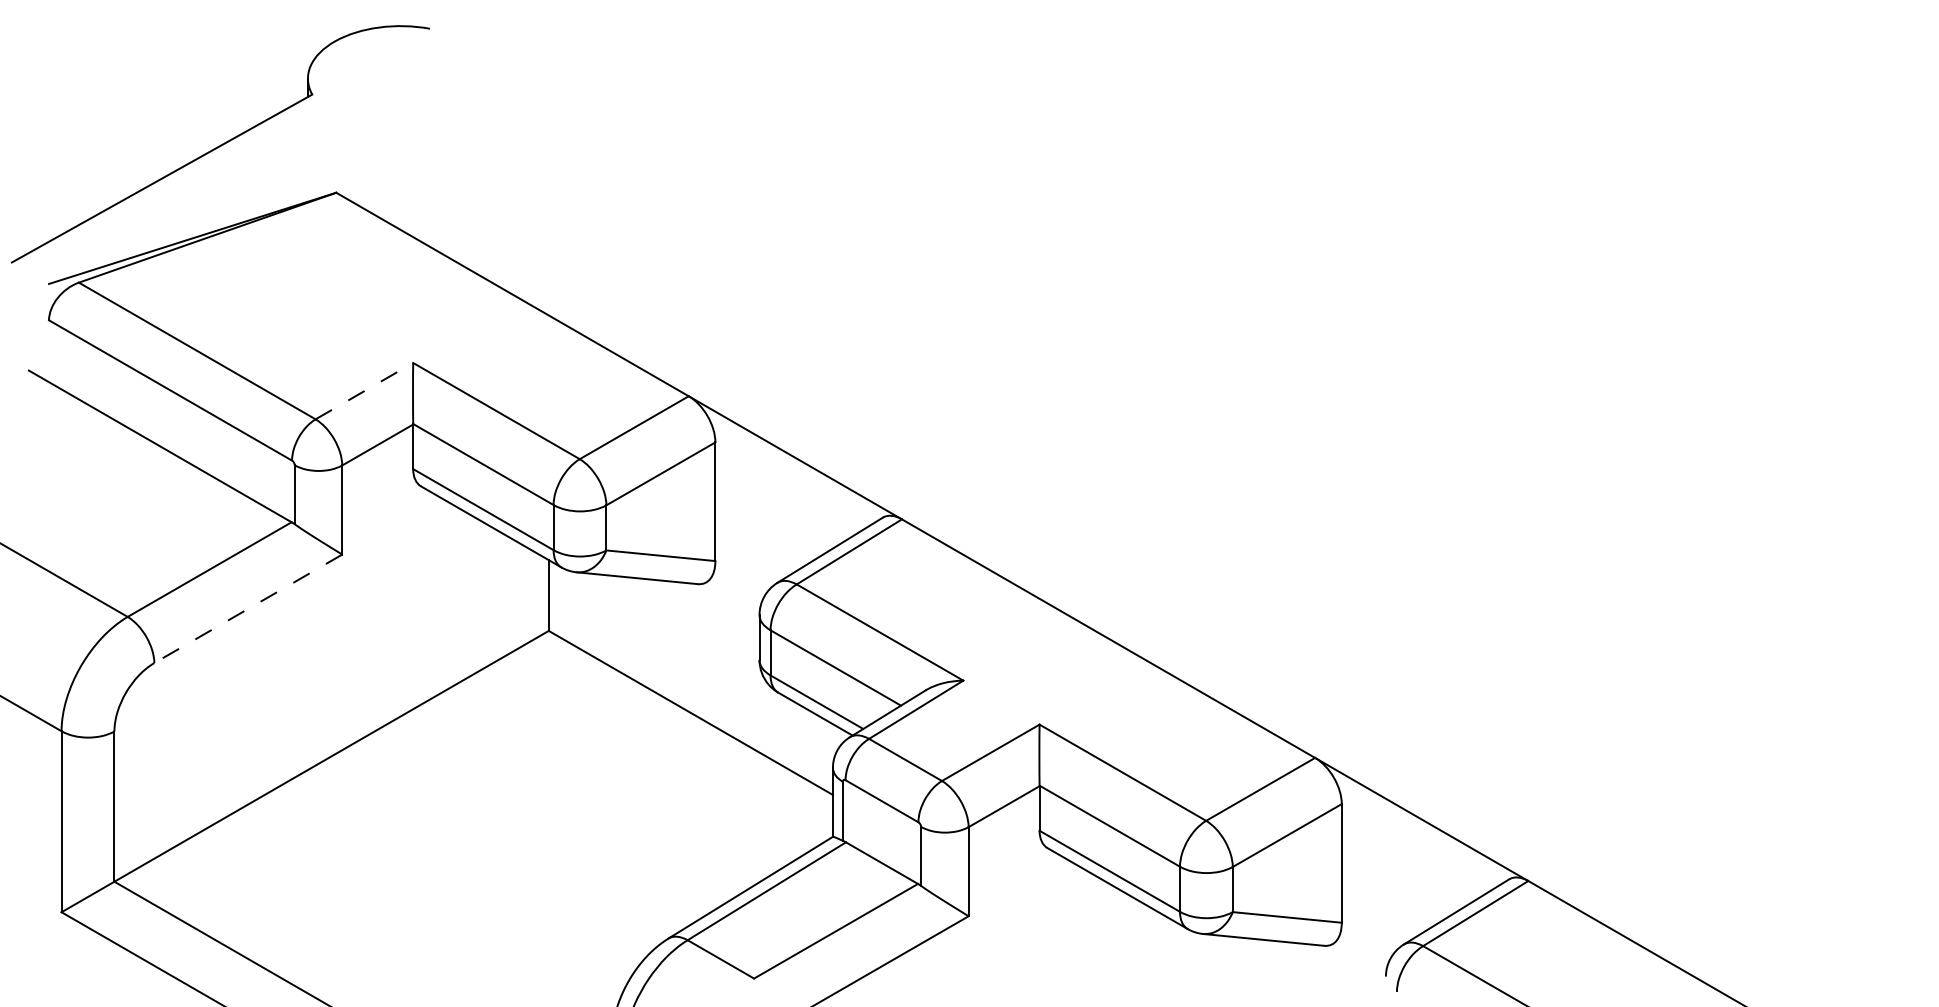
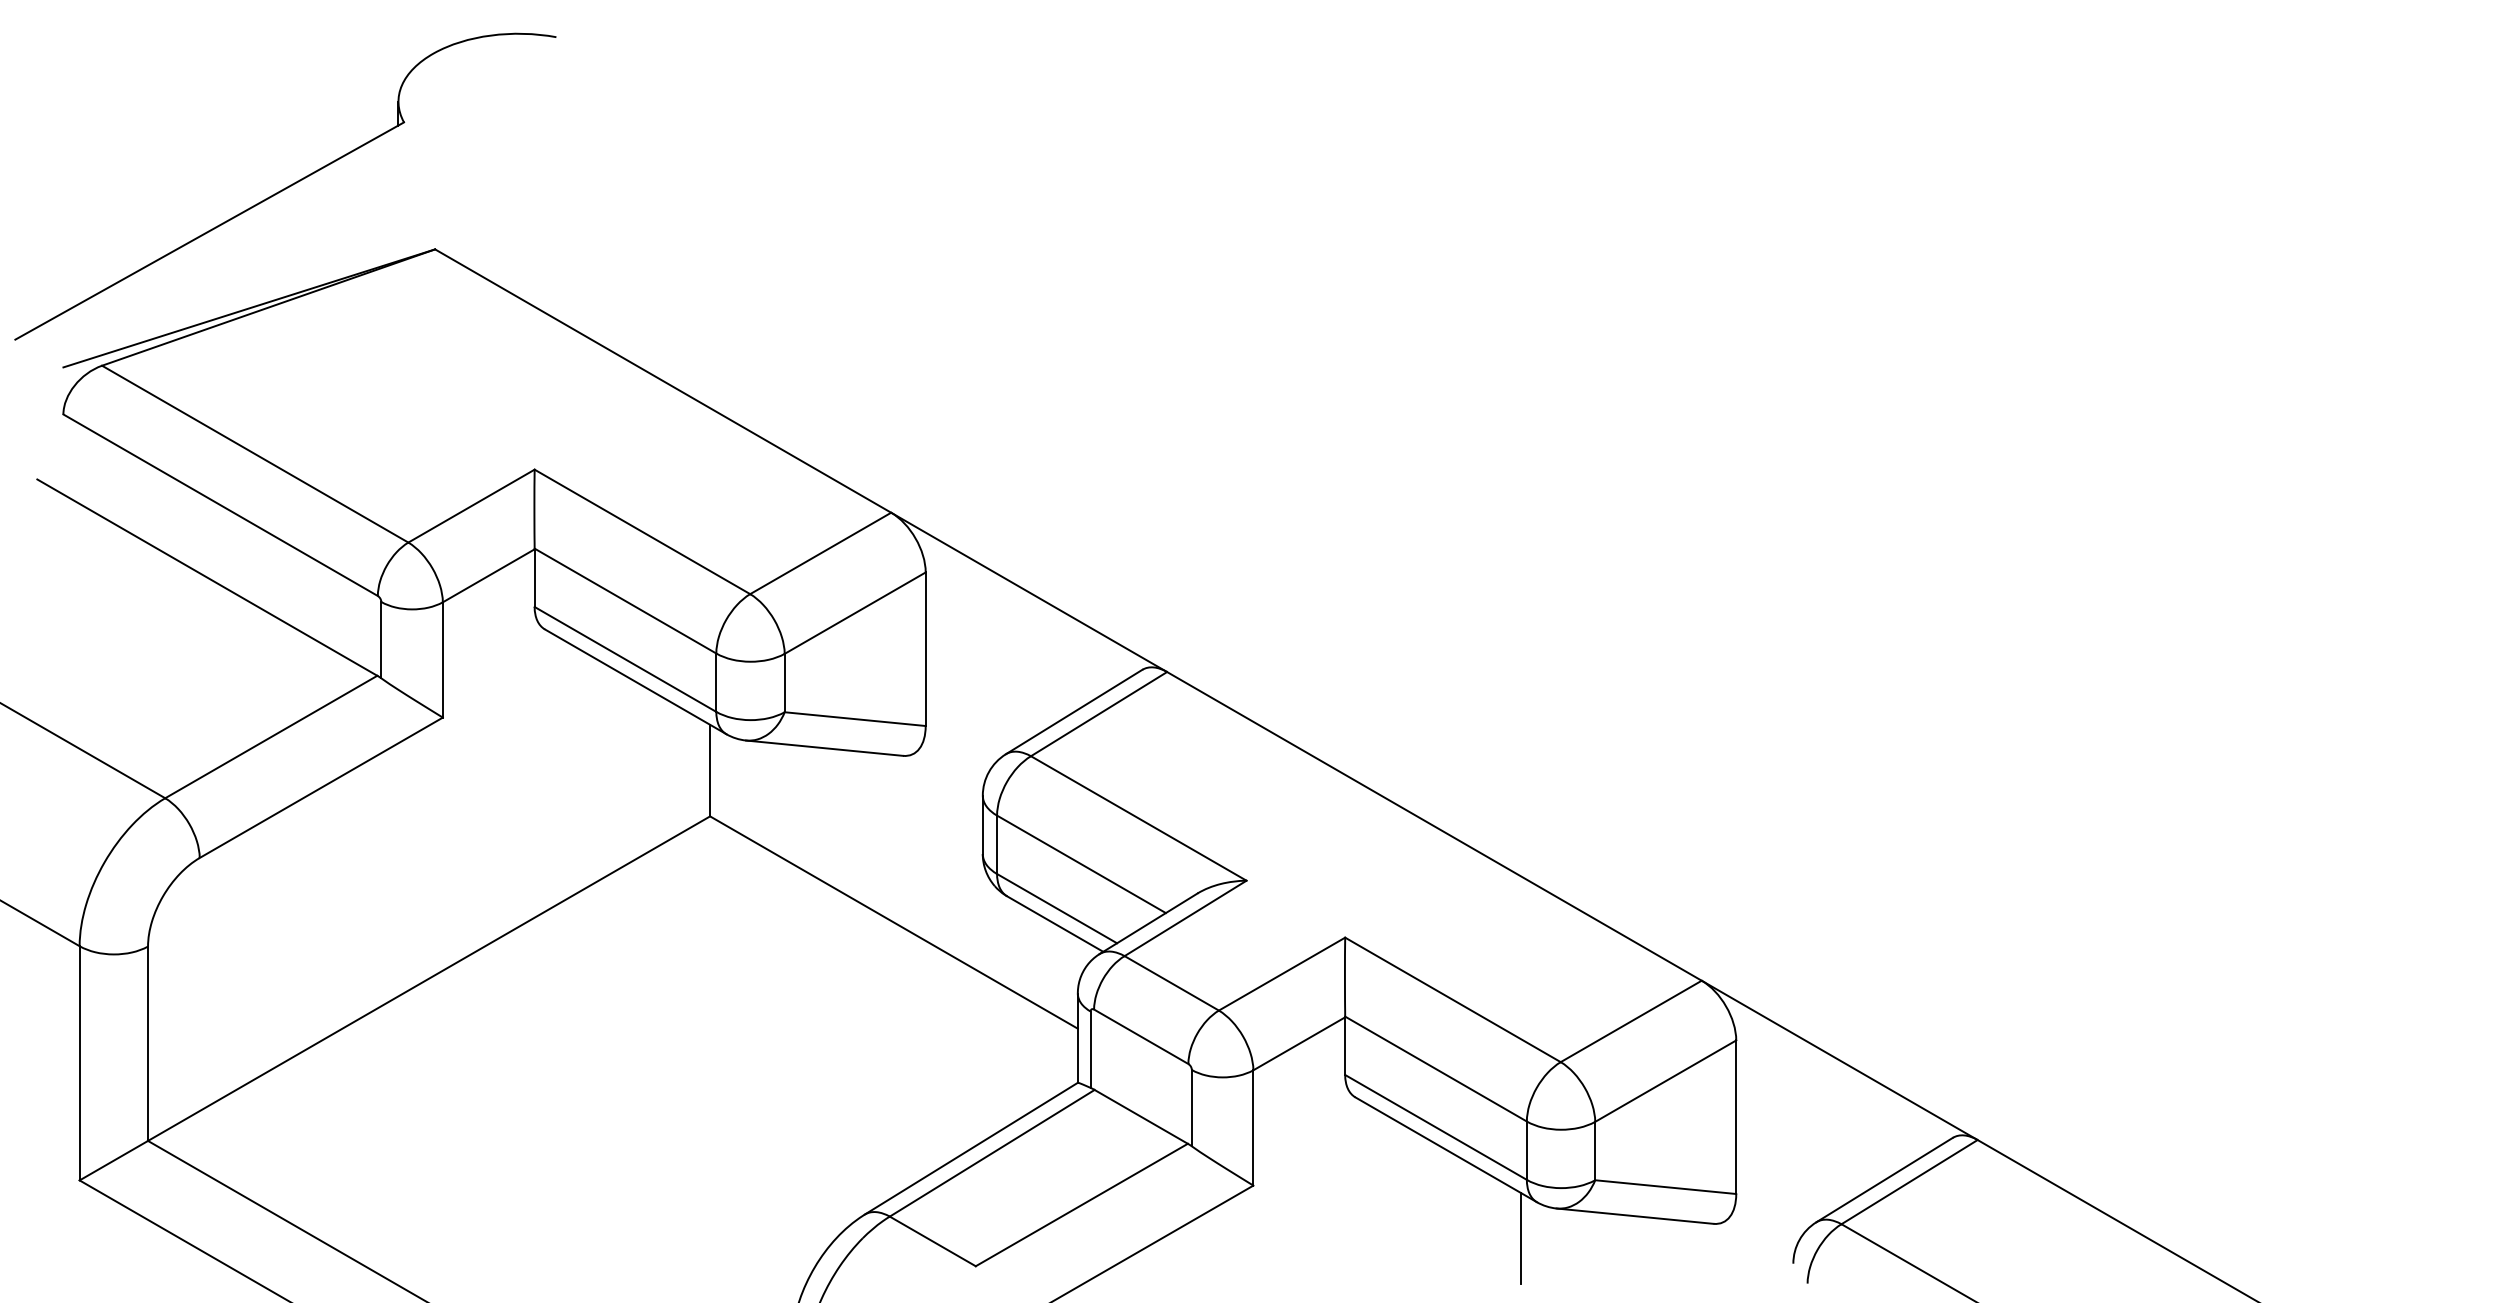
line: (364, 391) -> (471, 506), dashed -> solid
line: (247, 609) -> (320, 788), dashed -> solid
line: (1175, 957) -> (1520, 1238), added

